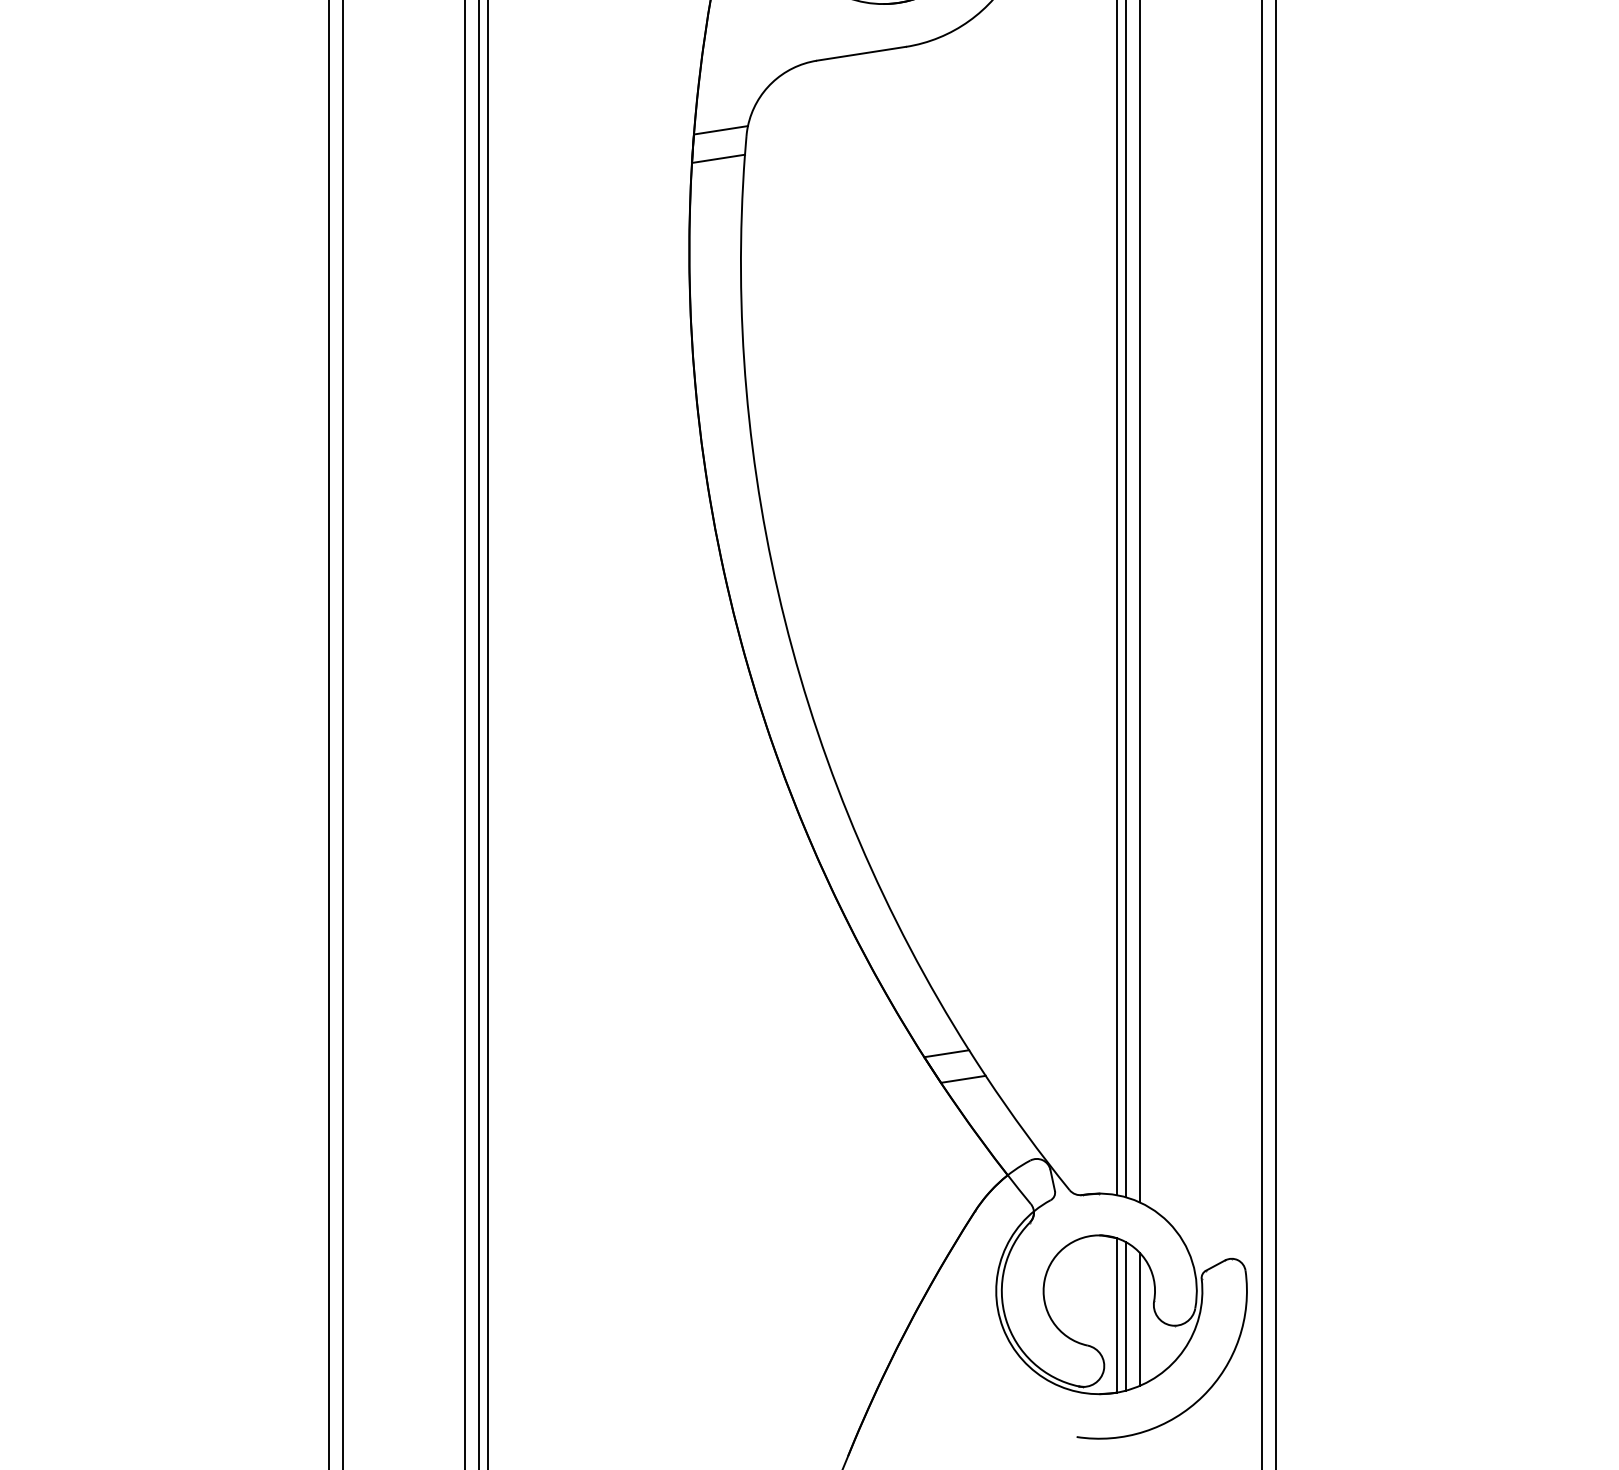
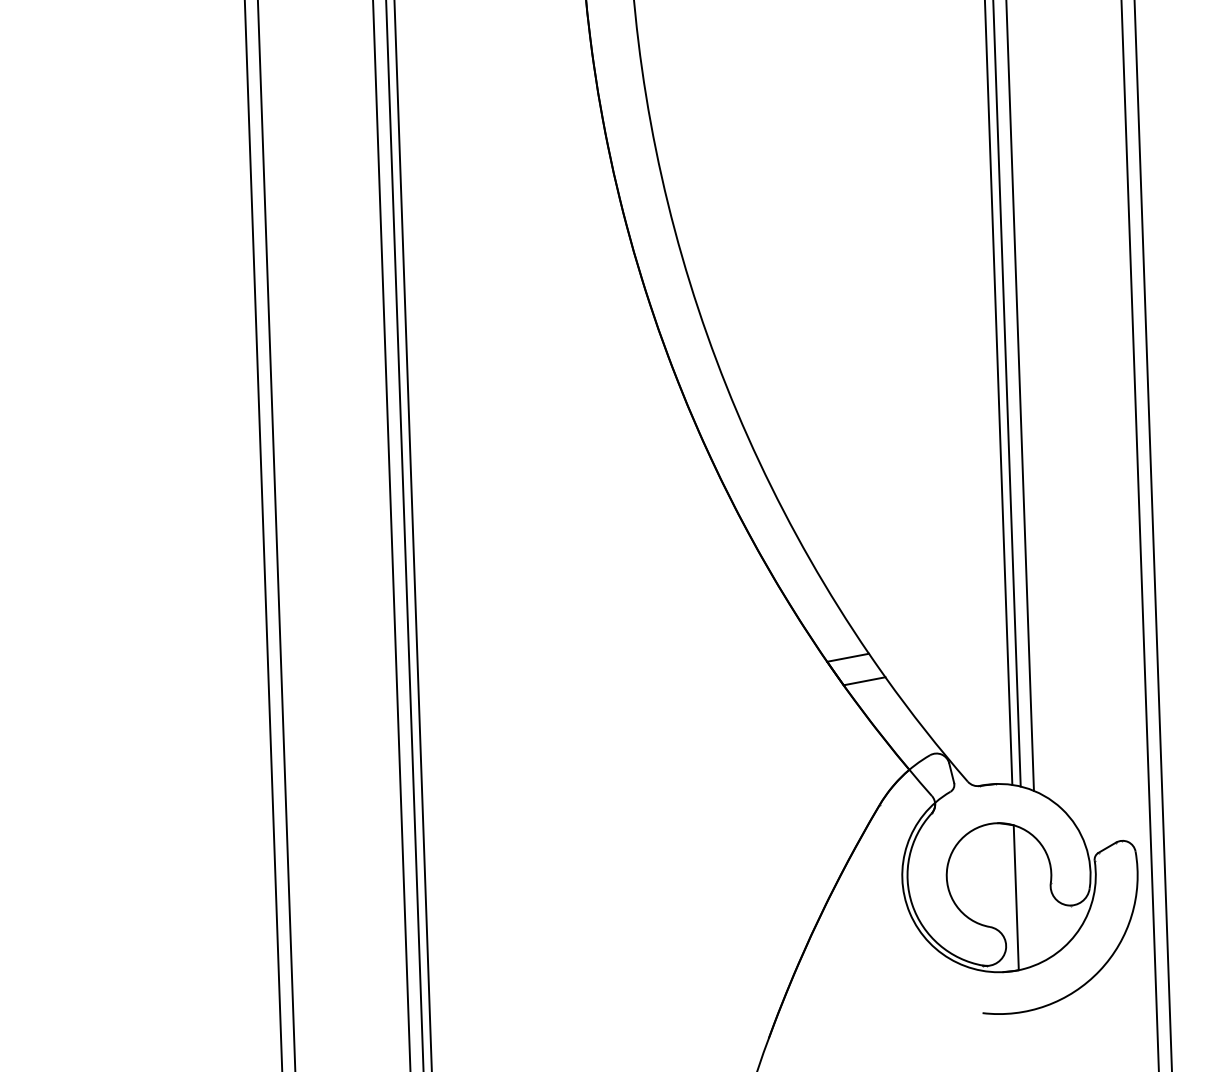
line: (1125, 1316) -> (1024, 898), removed
line: (1139, 1318) -> (1037, 899), removed

